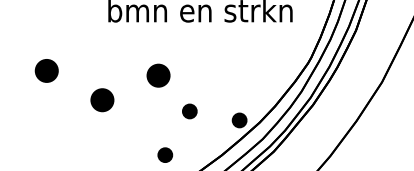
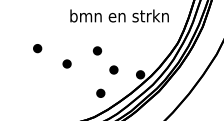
part: (46, 71) -> (37, 48), size x0.62
part: (159, 74) -> (97, 50), size x0.62
part: (101, 99) -> (66, 63), size x0.62

